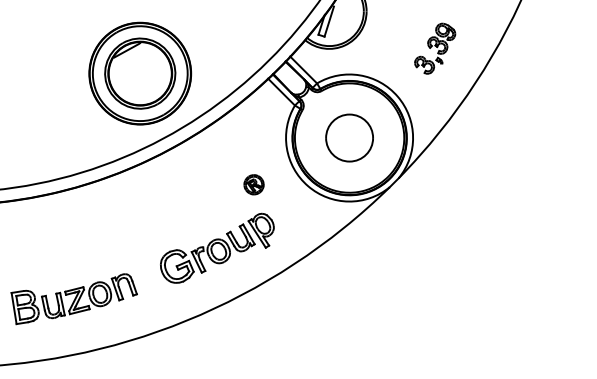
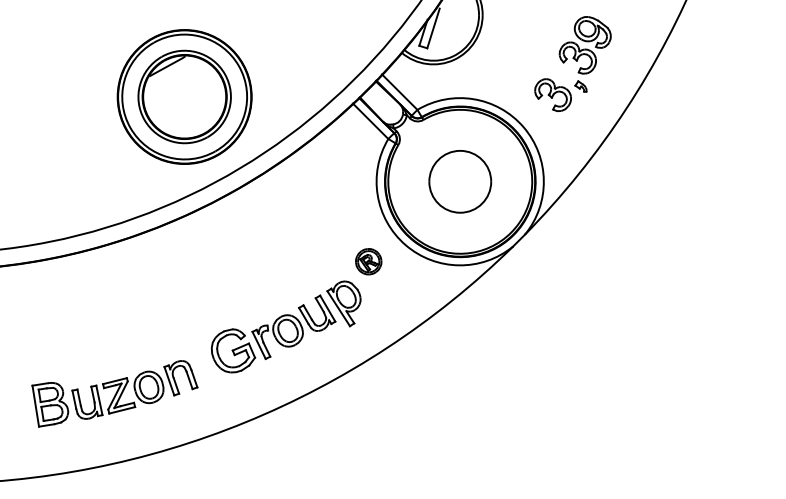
part: (434, 48) -> (572, 63), size x1.43
part: (253, 184) -> (367, 261), moved
part: (73, 299) -> (113, 394), moved

